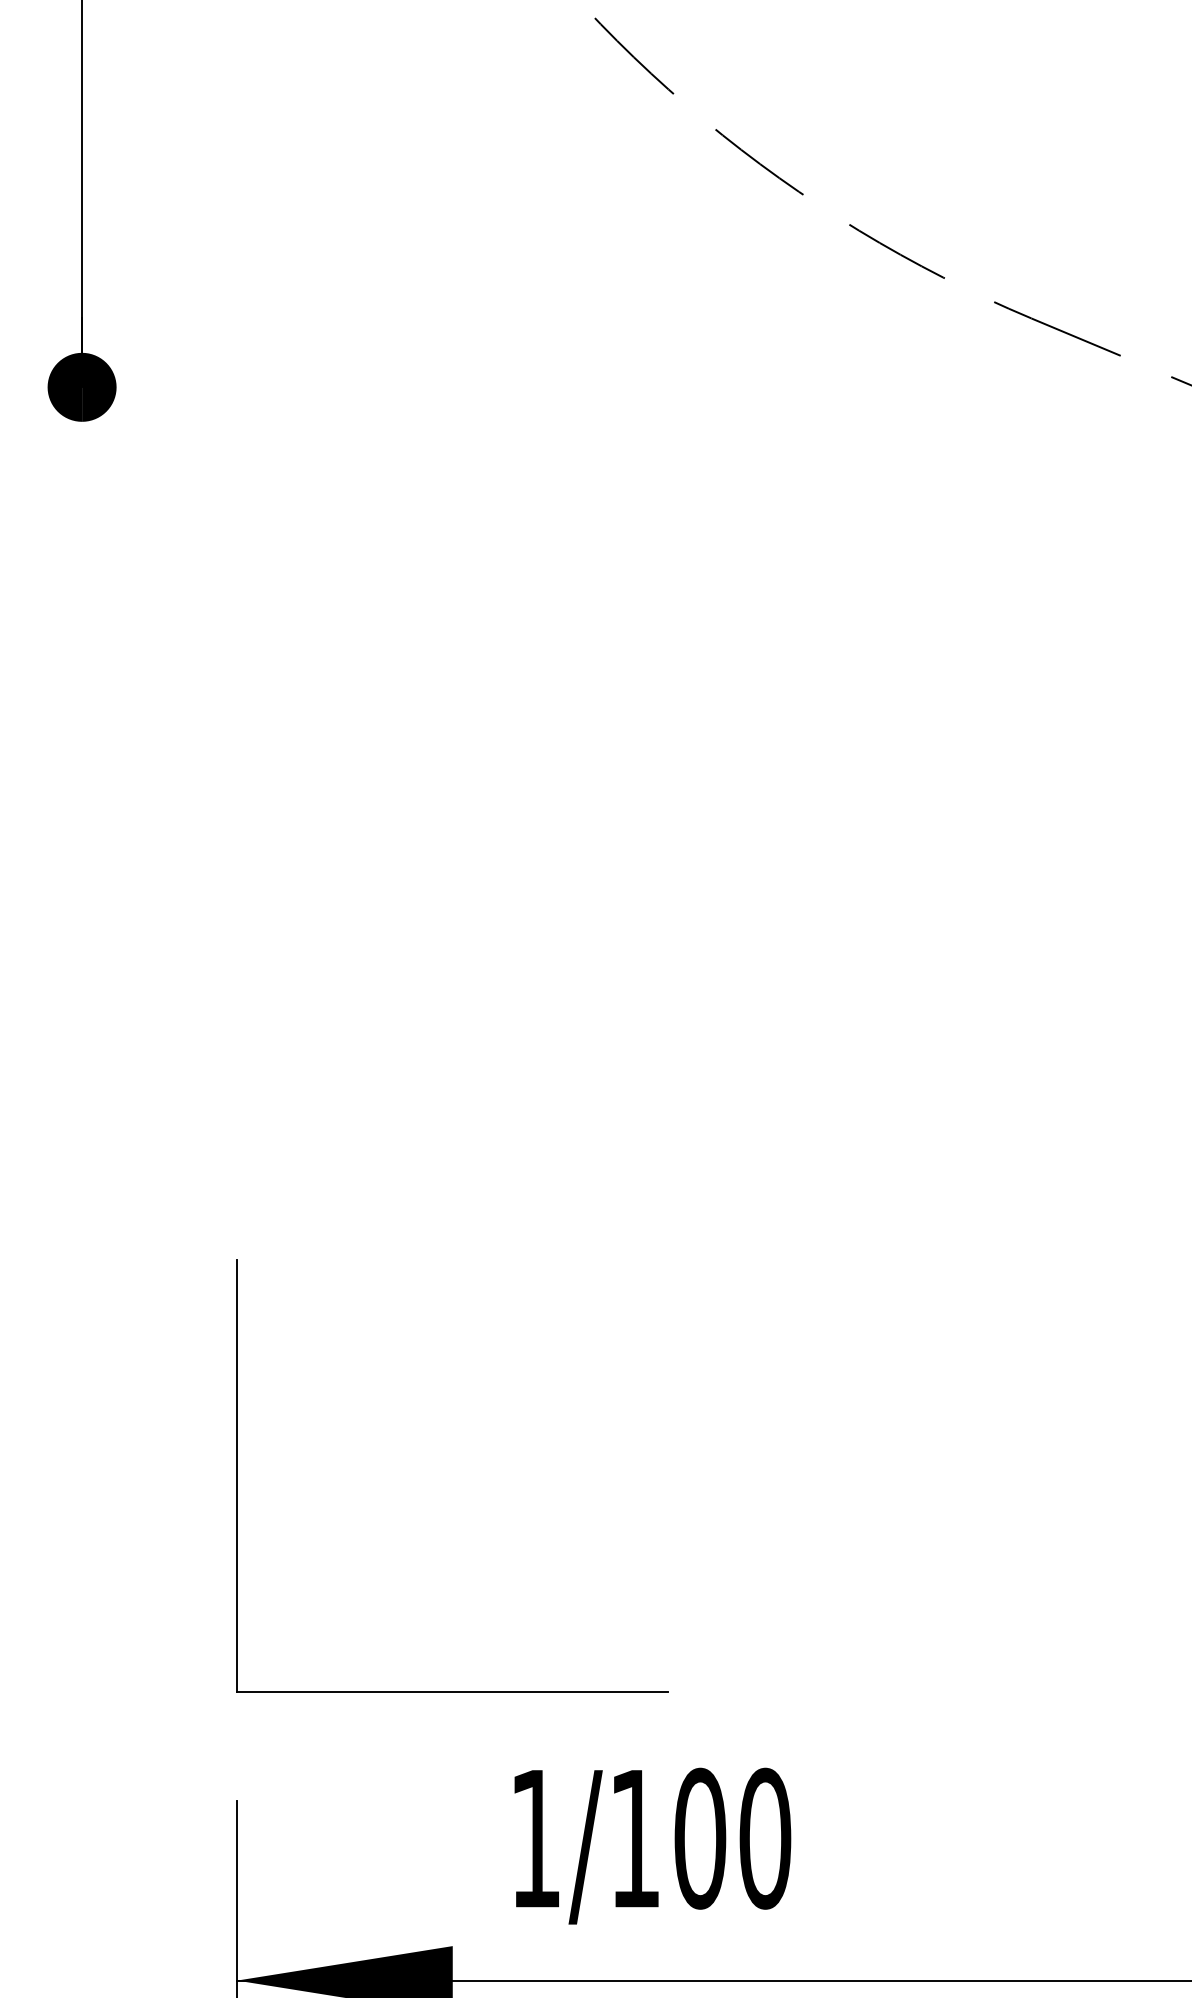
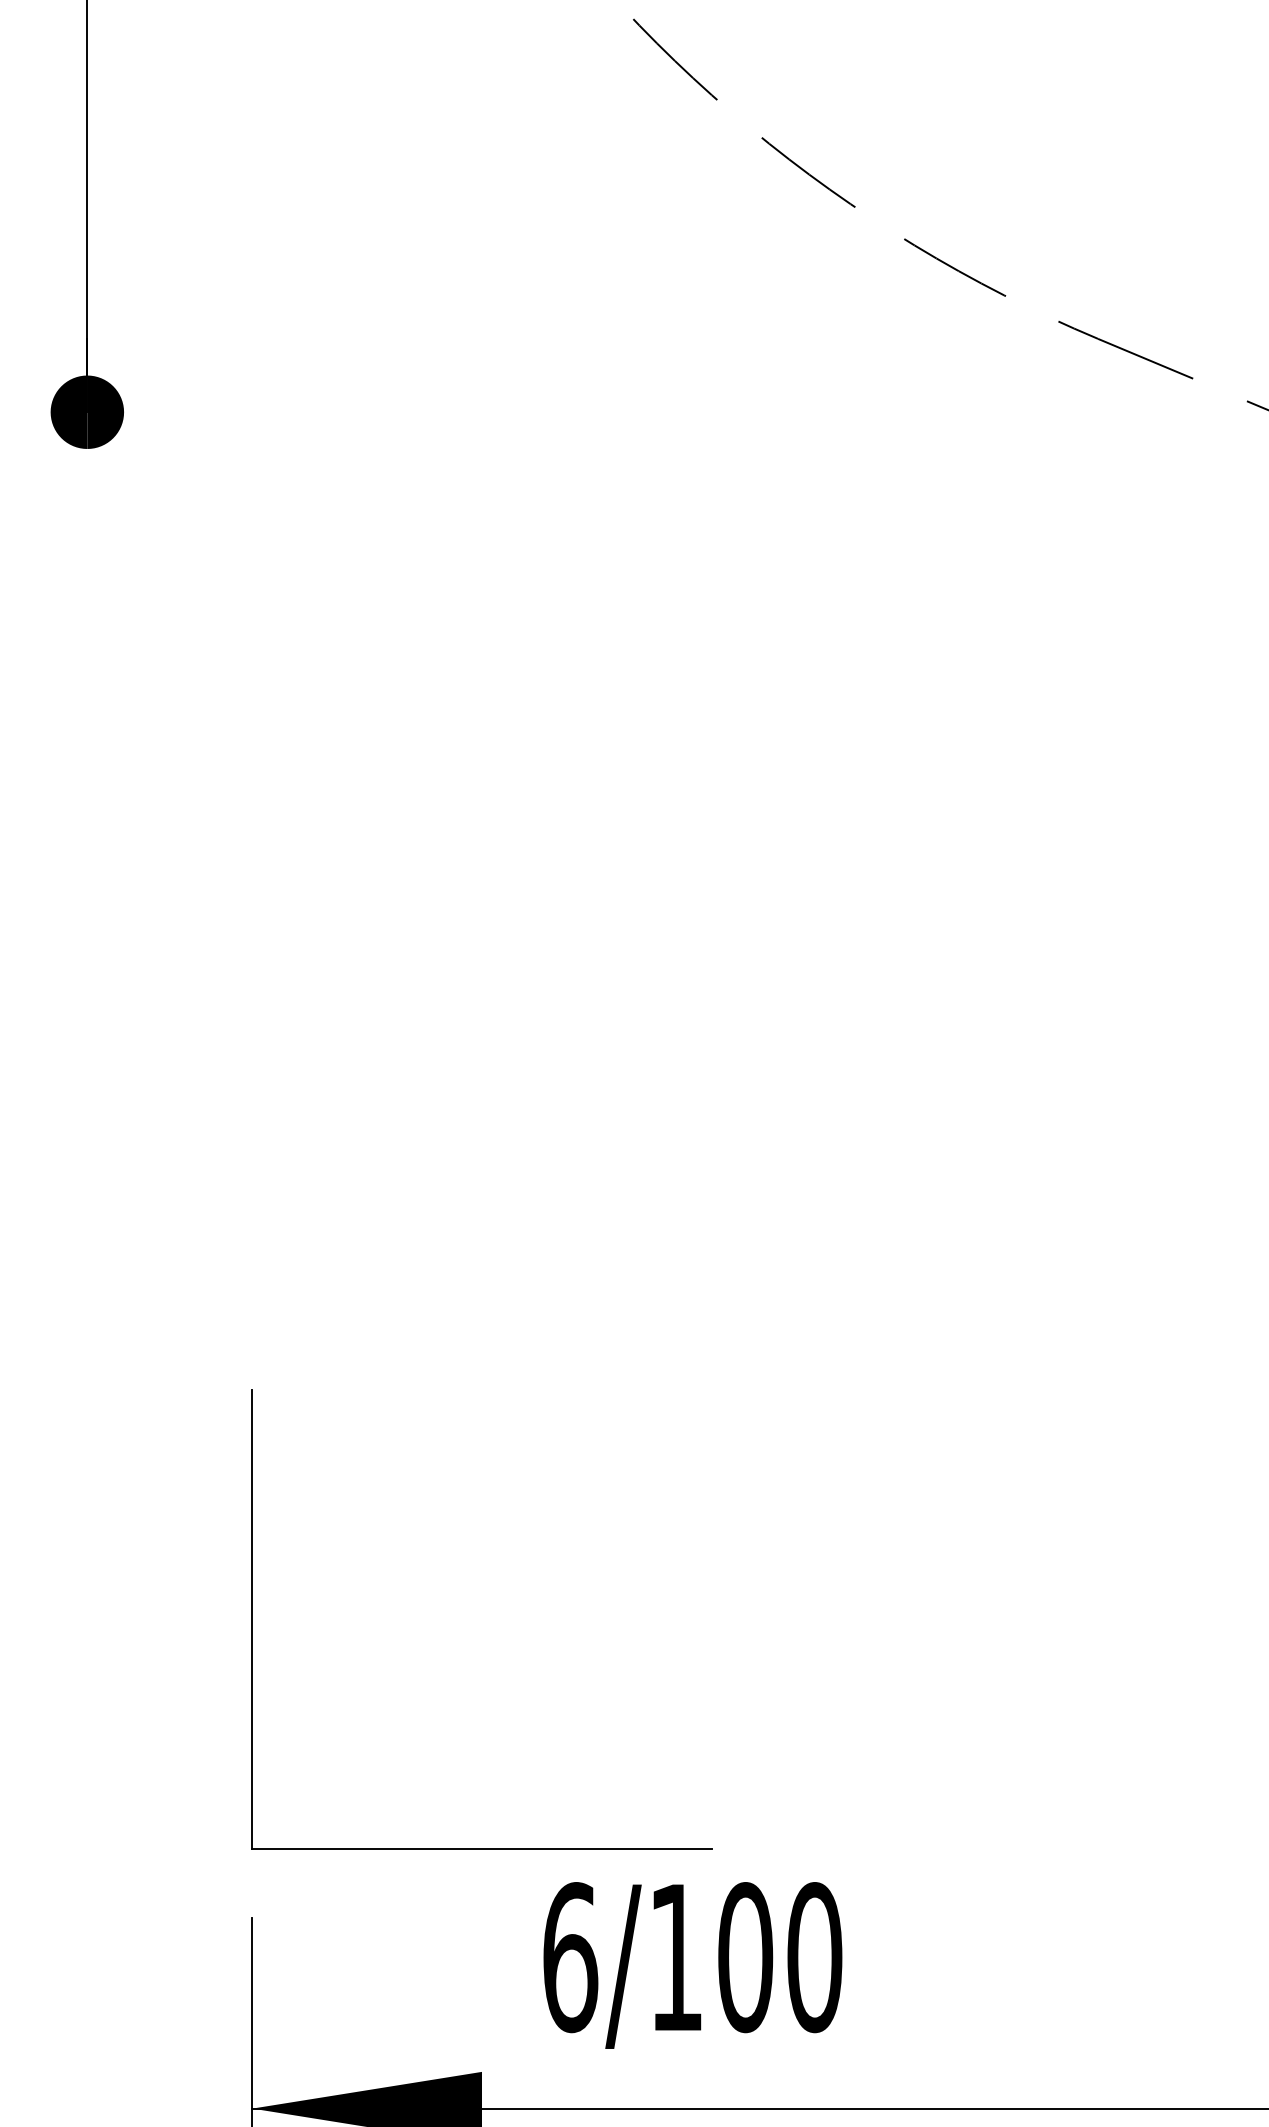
part: (237, 1475) -> (252, 1618), moved
text: (535, 1838) -> (570, 1957), 1/100 -> 6/100

